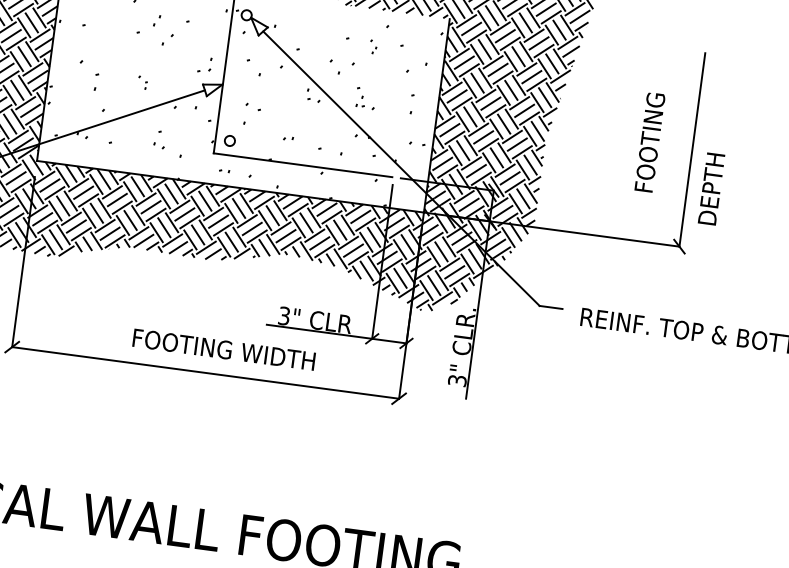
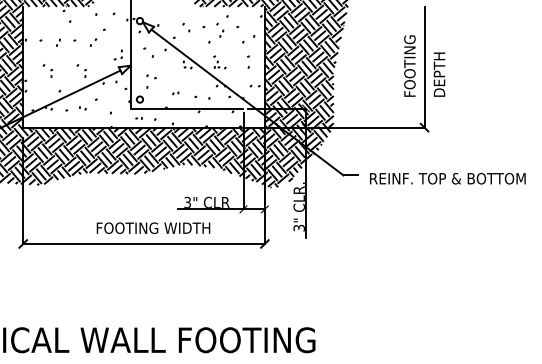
part: (157, 20) -> (58, 42), moved
part: (373, 45) -> (220, 29), size x1.67
part: (335, 66) -> (186, 27), moved
part: (88, 74) -> (47, 70), size x0.71
part: (142, 81) -> (81, 70), size x1.67
text: (649, 141) -> (409, 65), moved
part: (158, 145) -> (82, 108), moved
text: (711, 188) -> (439, 74), moved

